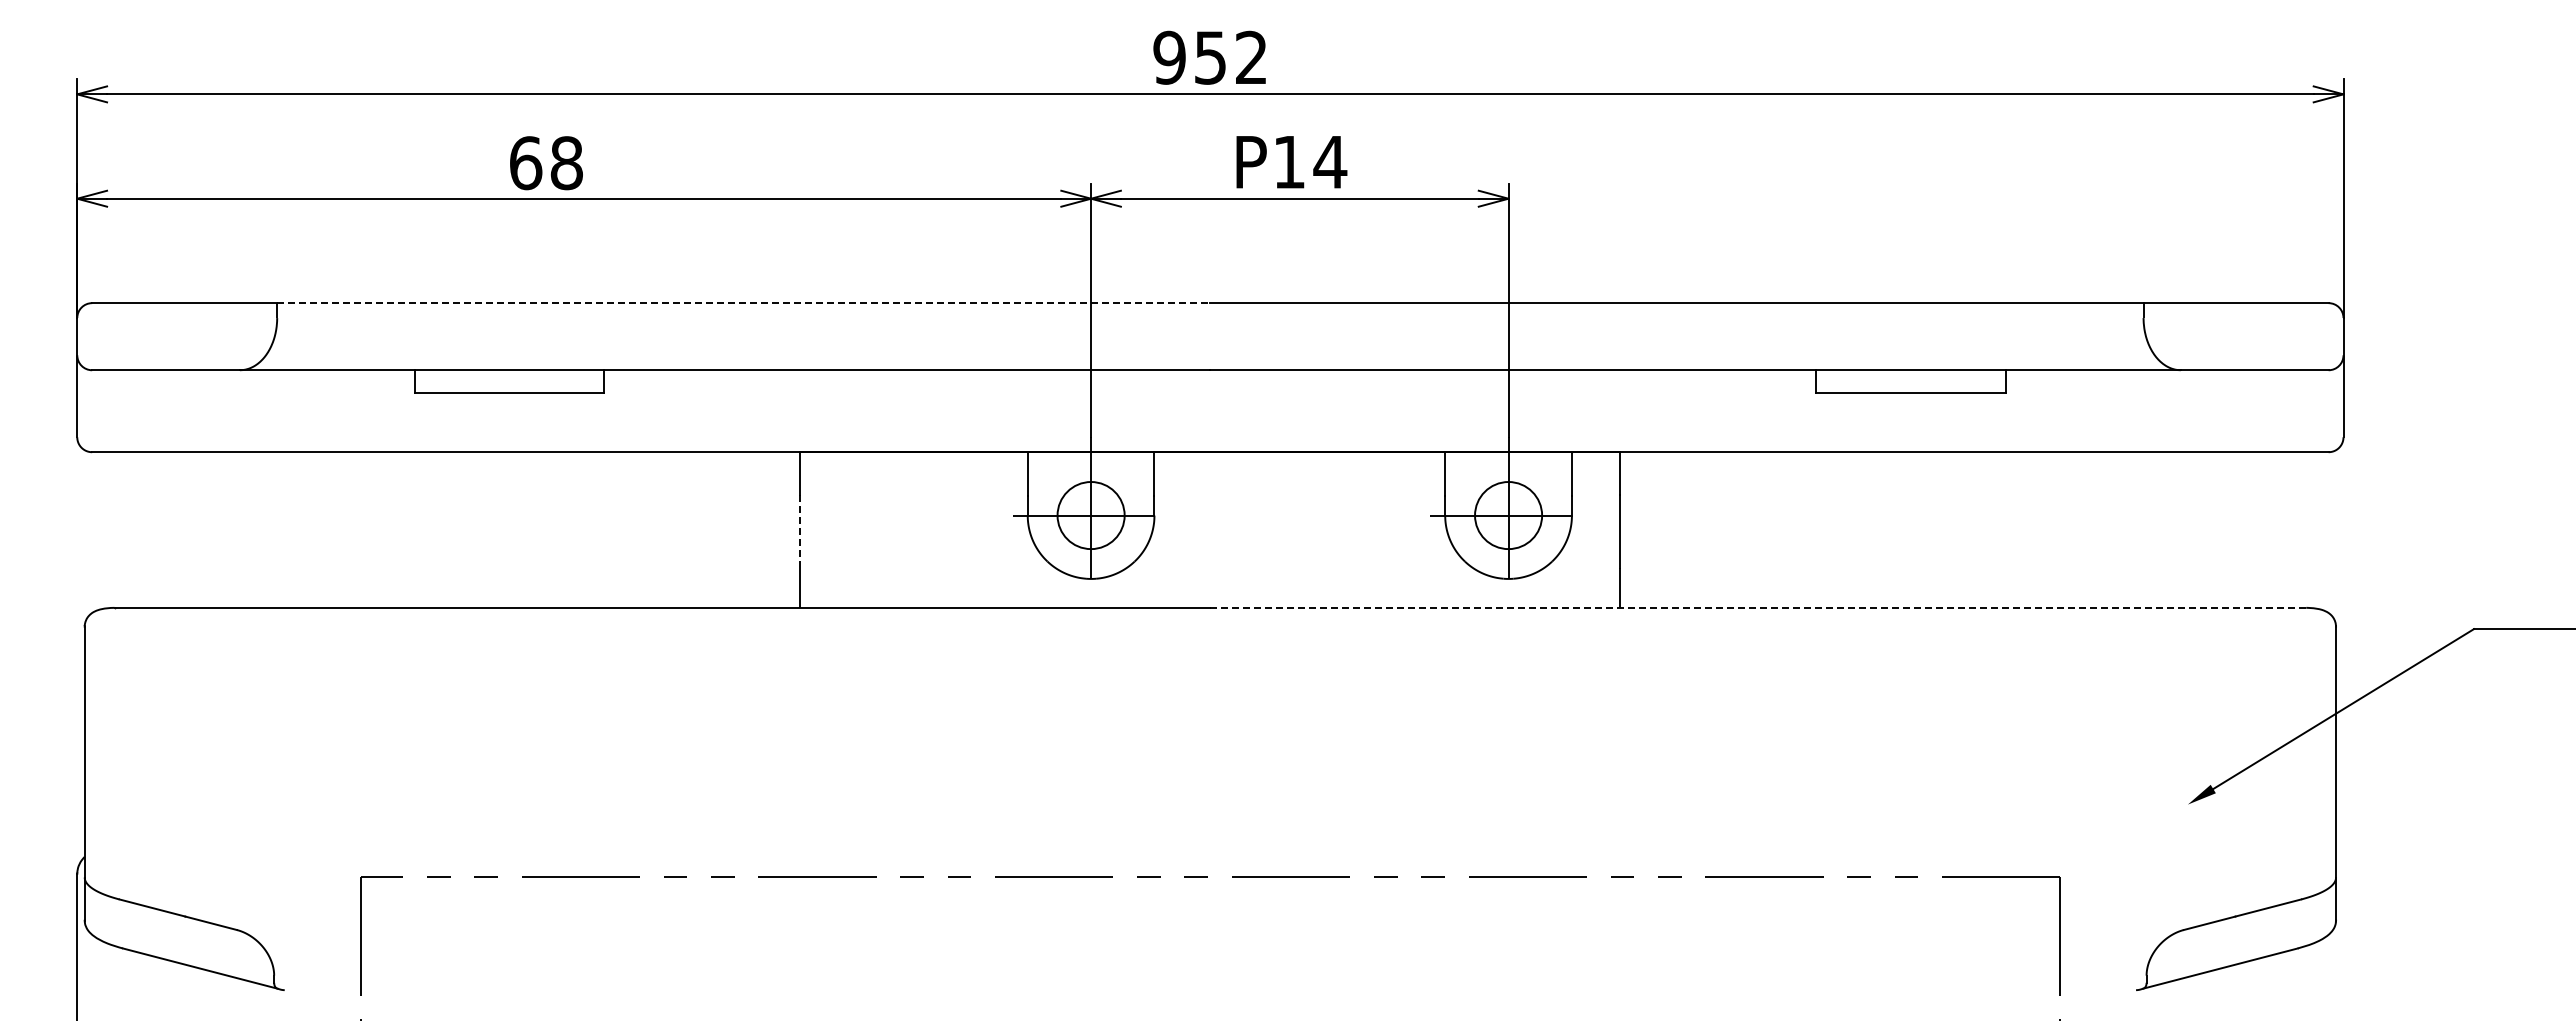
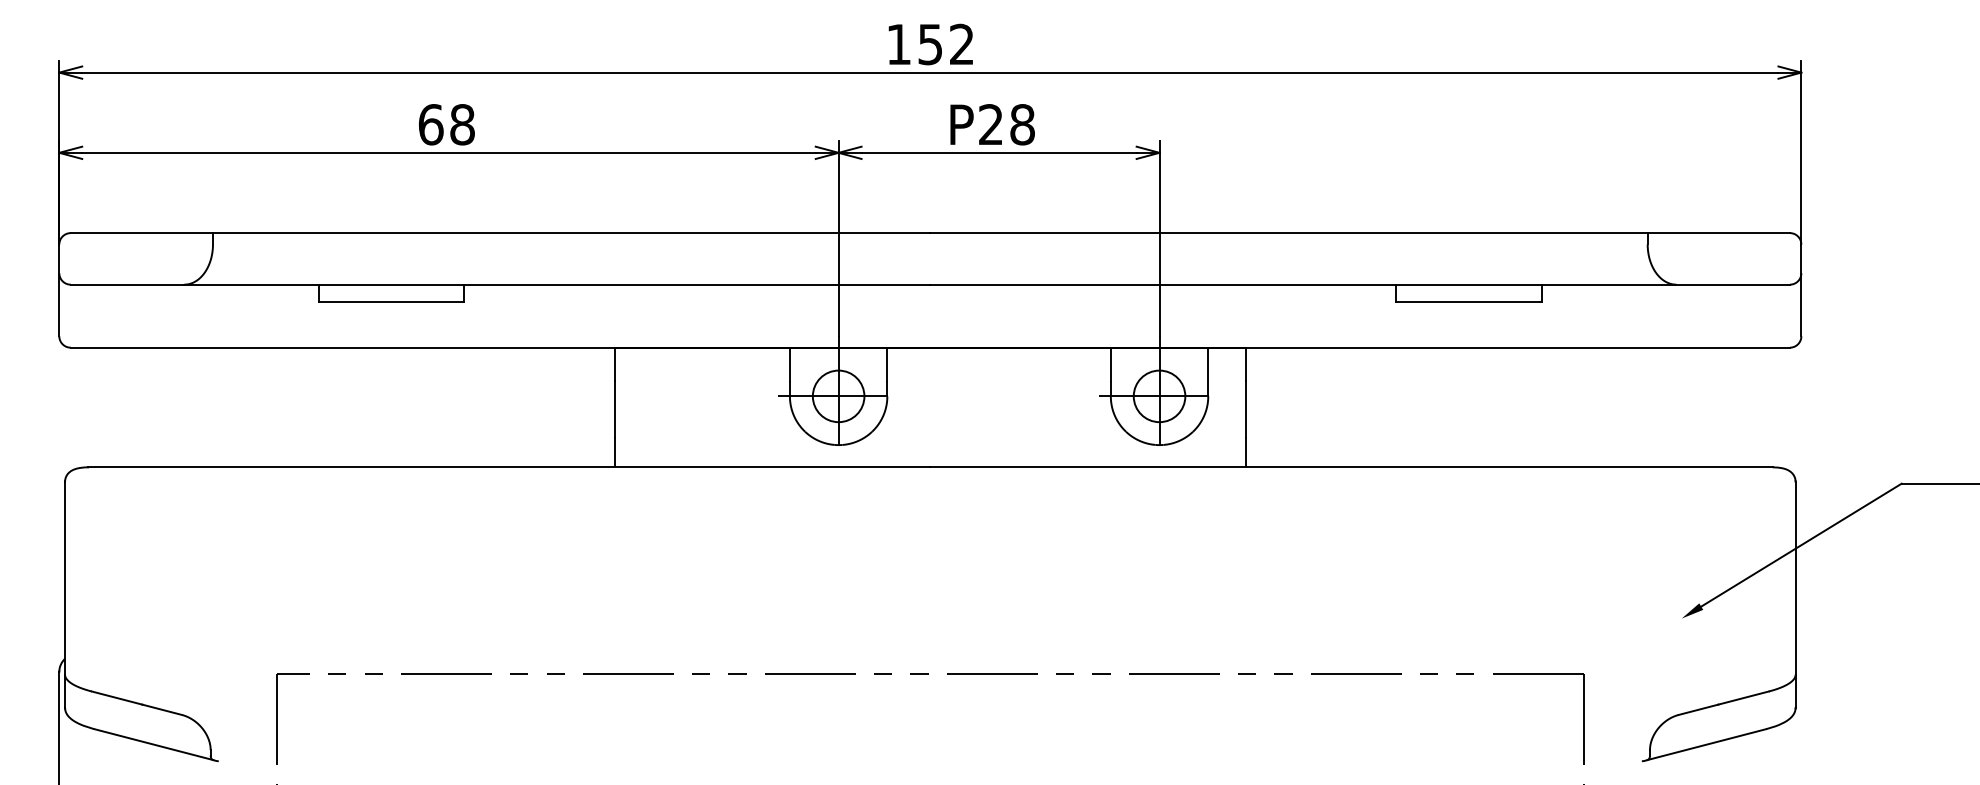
text: (1169, 57) -> (898, 44), 952 -> 152
text: (1310, 162) -> (1007, 124), P14 -> P28
text: (546, 163) -> (446, 124), moved
line: (743, 303) -> (571, 233), dashed -> solid
line: (800, 531) -> (615, 408), dashed -> solid
line: (1758, 607) -> (1351, 467), dashed -> solid

